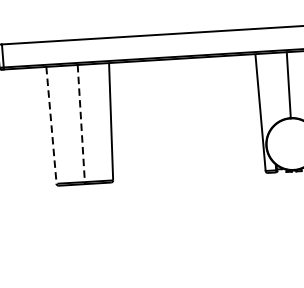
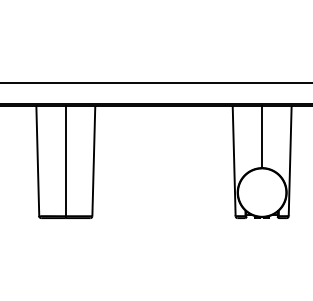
line: (80, 123) -> (65, 161), dashed -> solid
line: (51, 125) -> (37, 161), dashed -> solid

